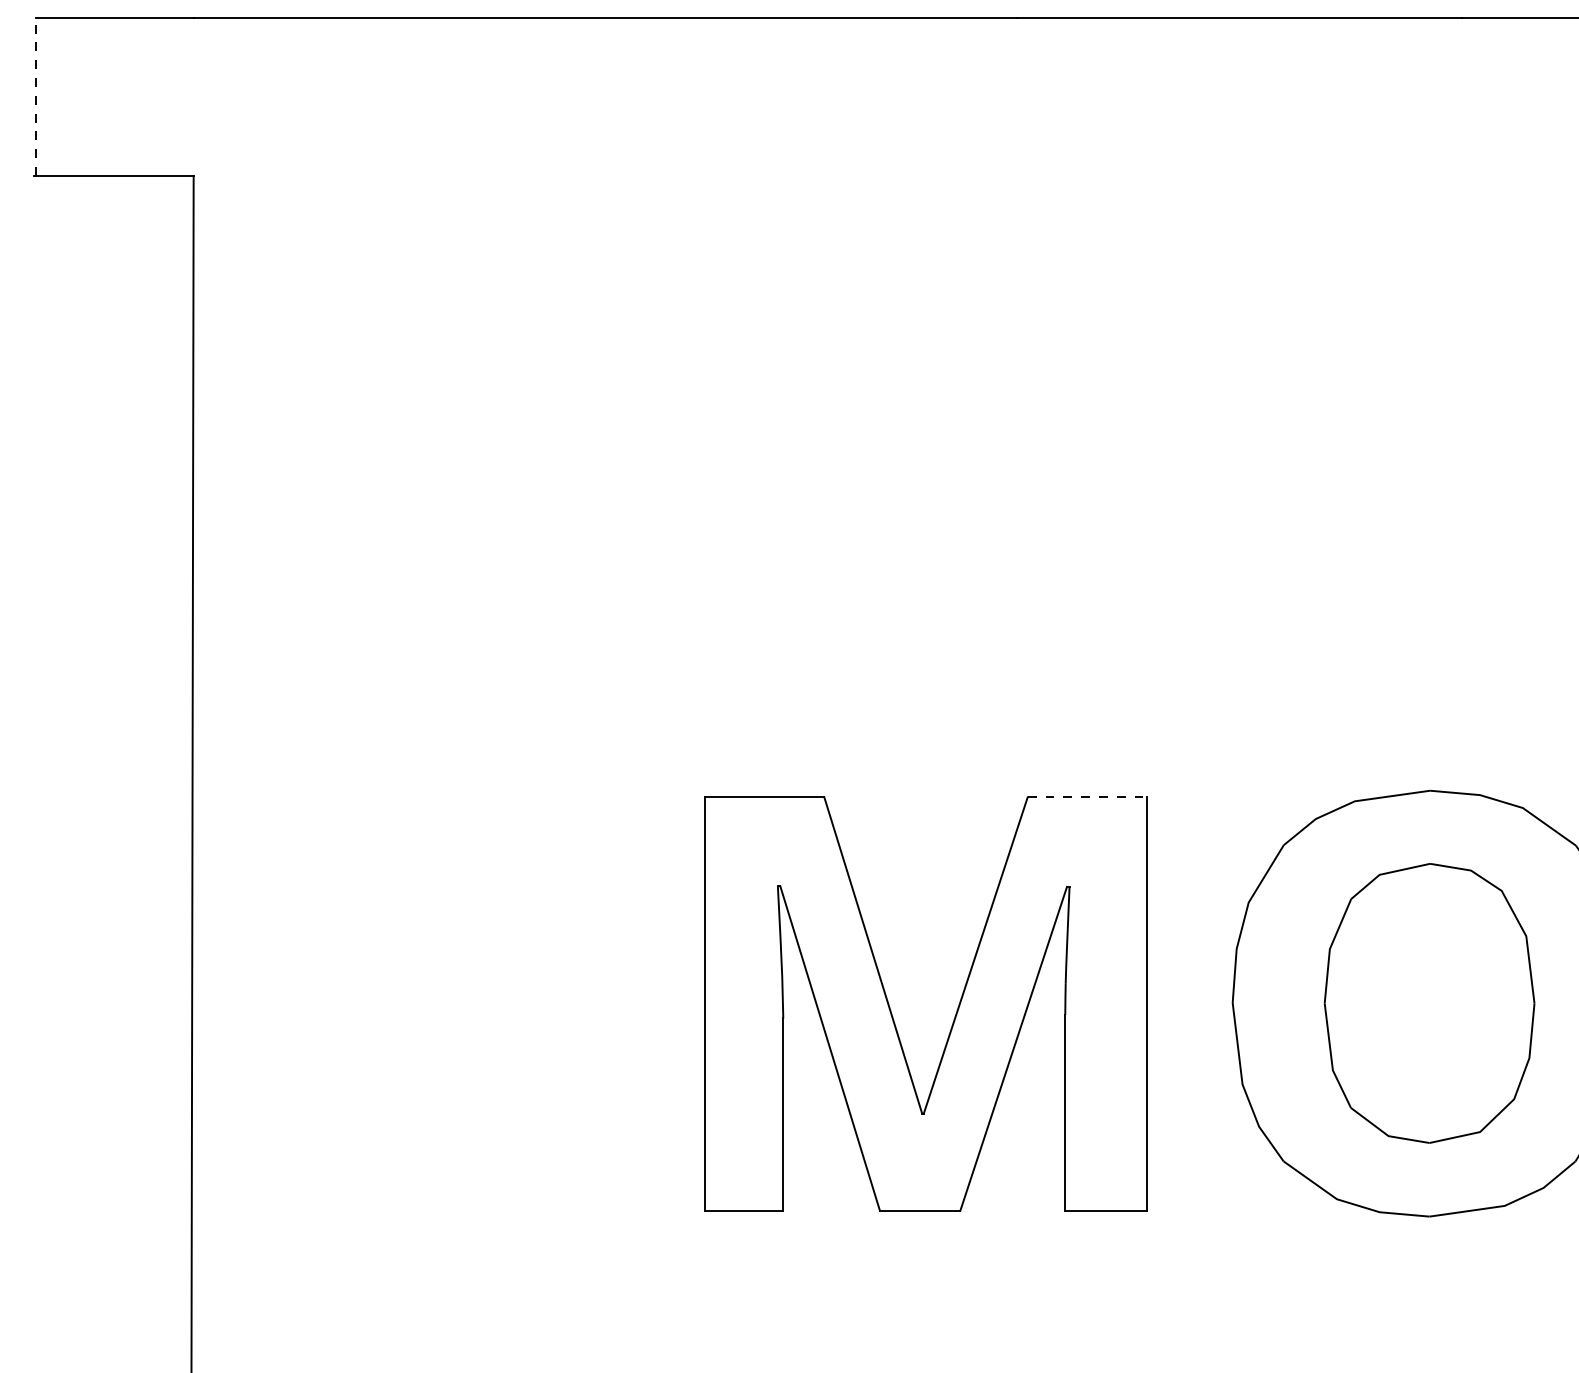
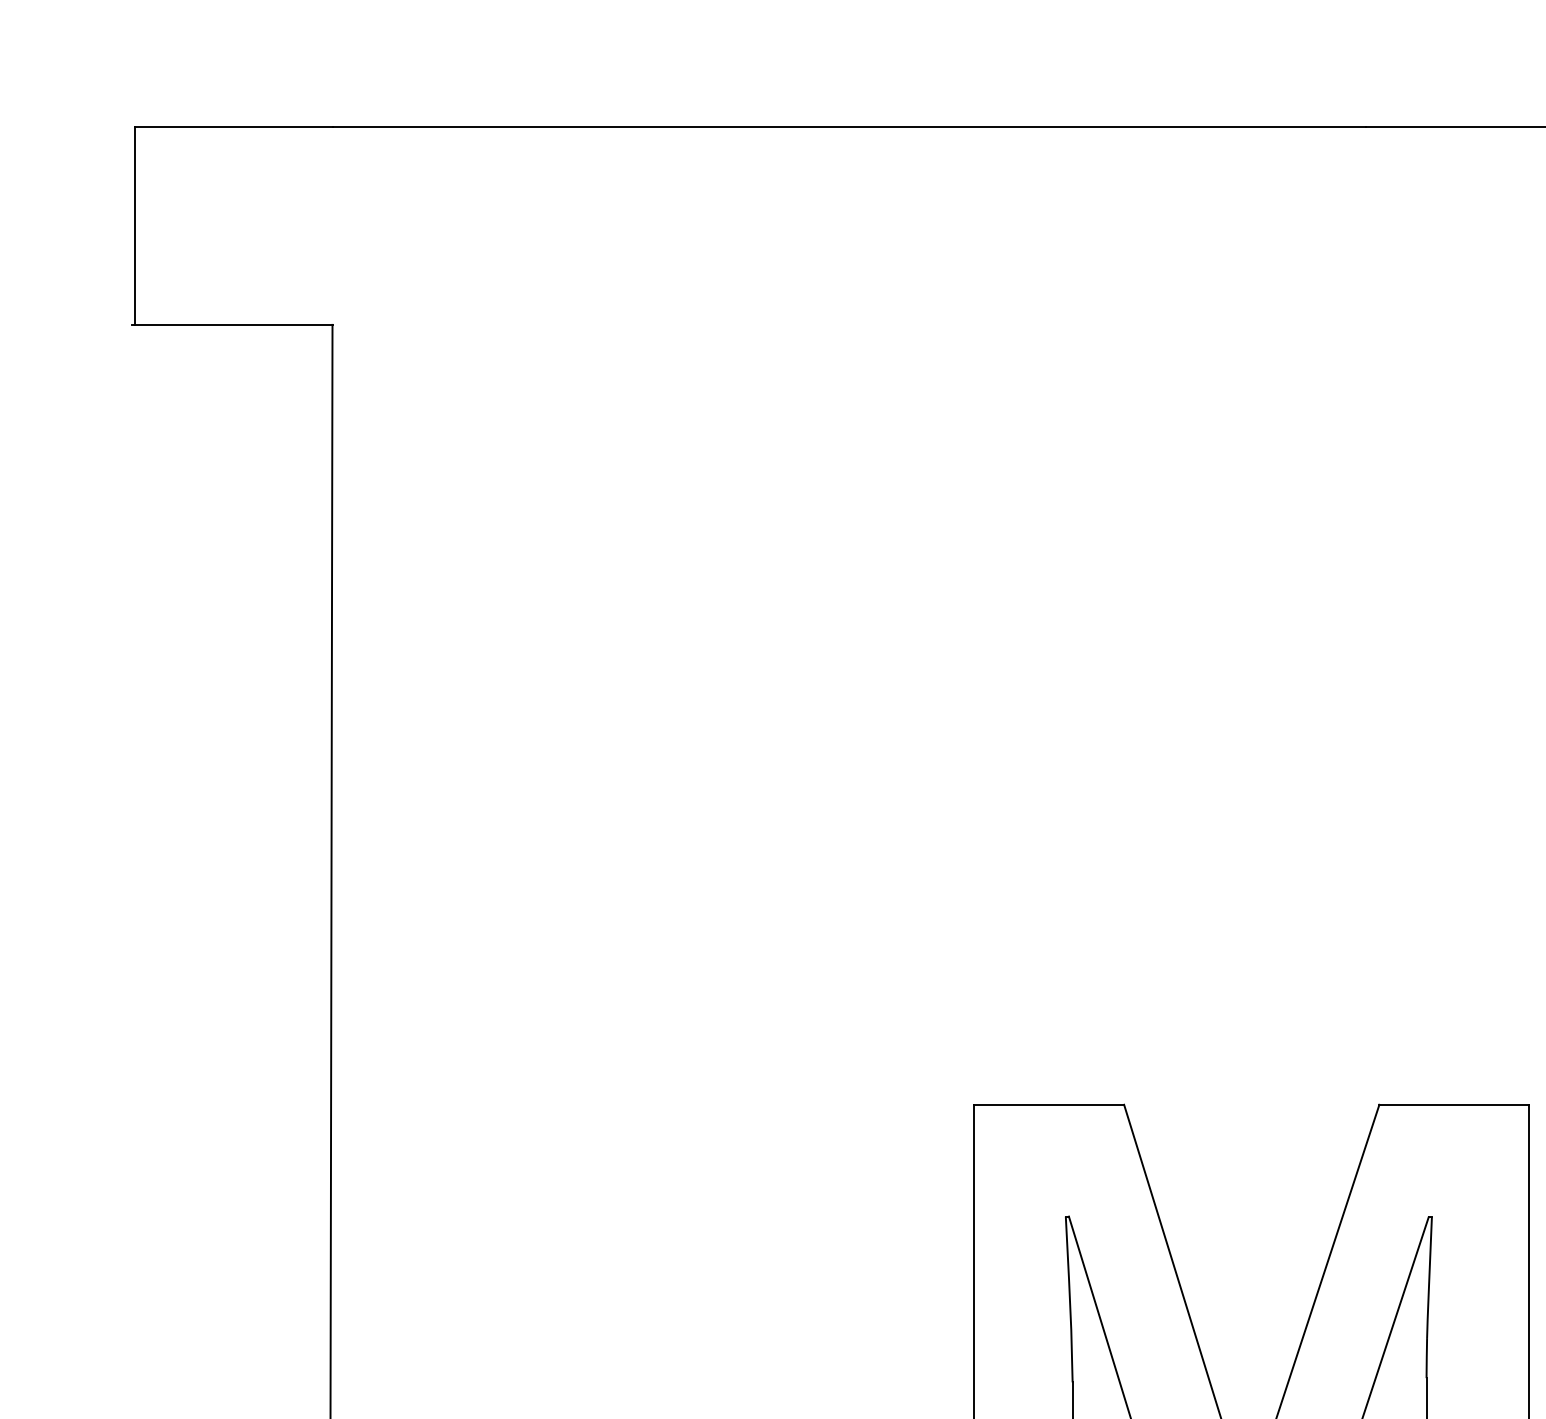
line: (36, 97) -> (135, 226), dashed -> solid
line: (1087, 797) -> (1454, 1105), dashed -> solid

